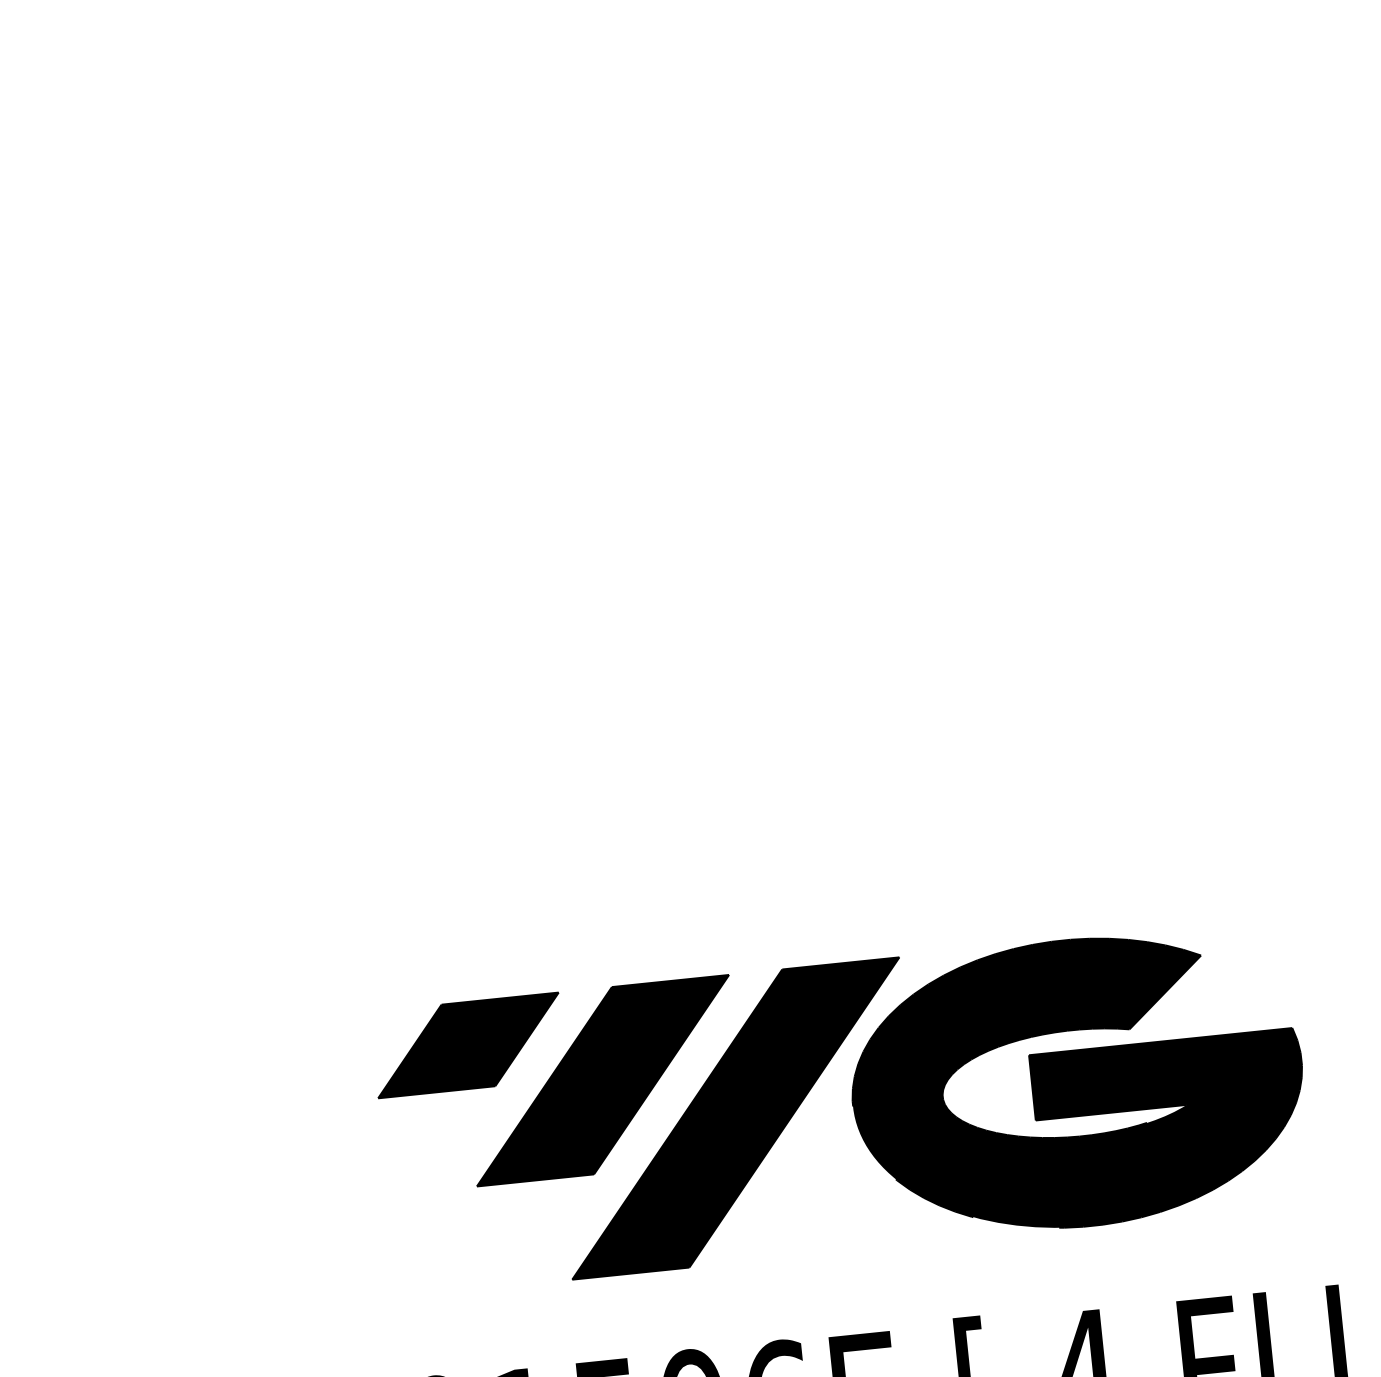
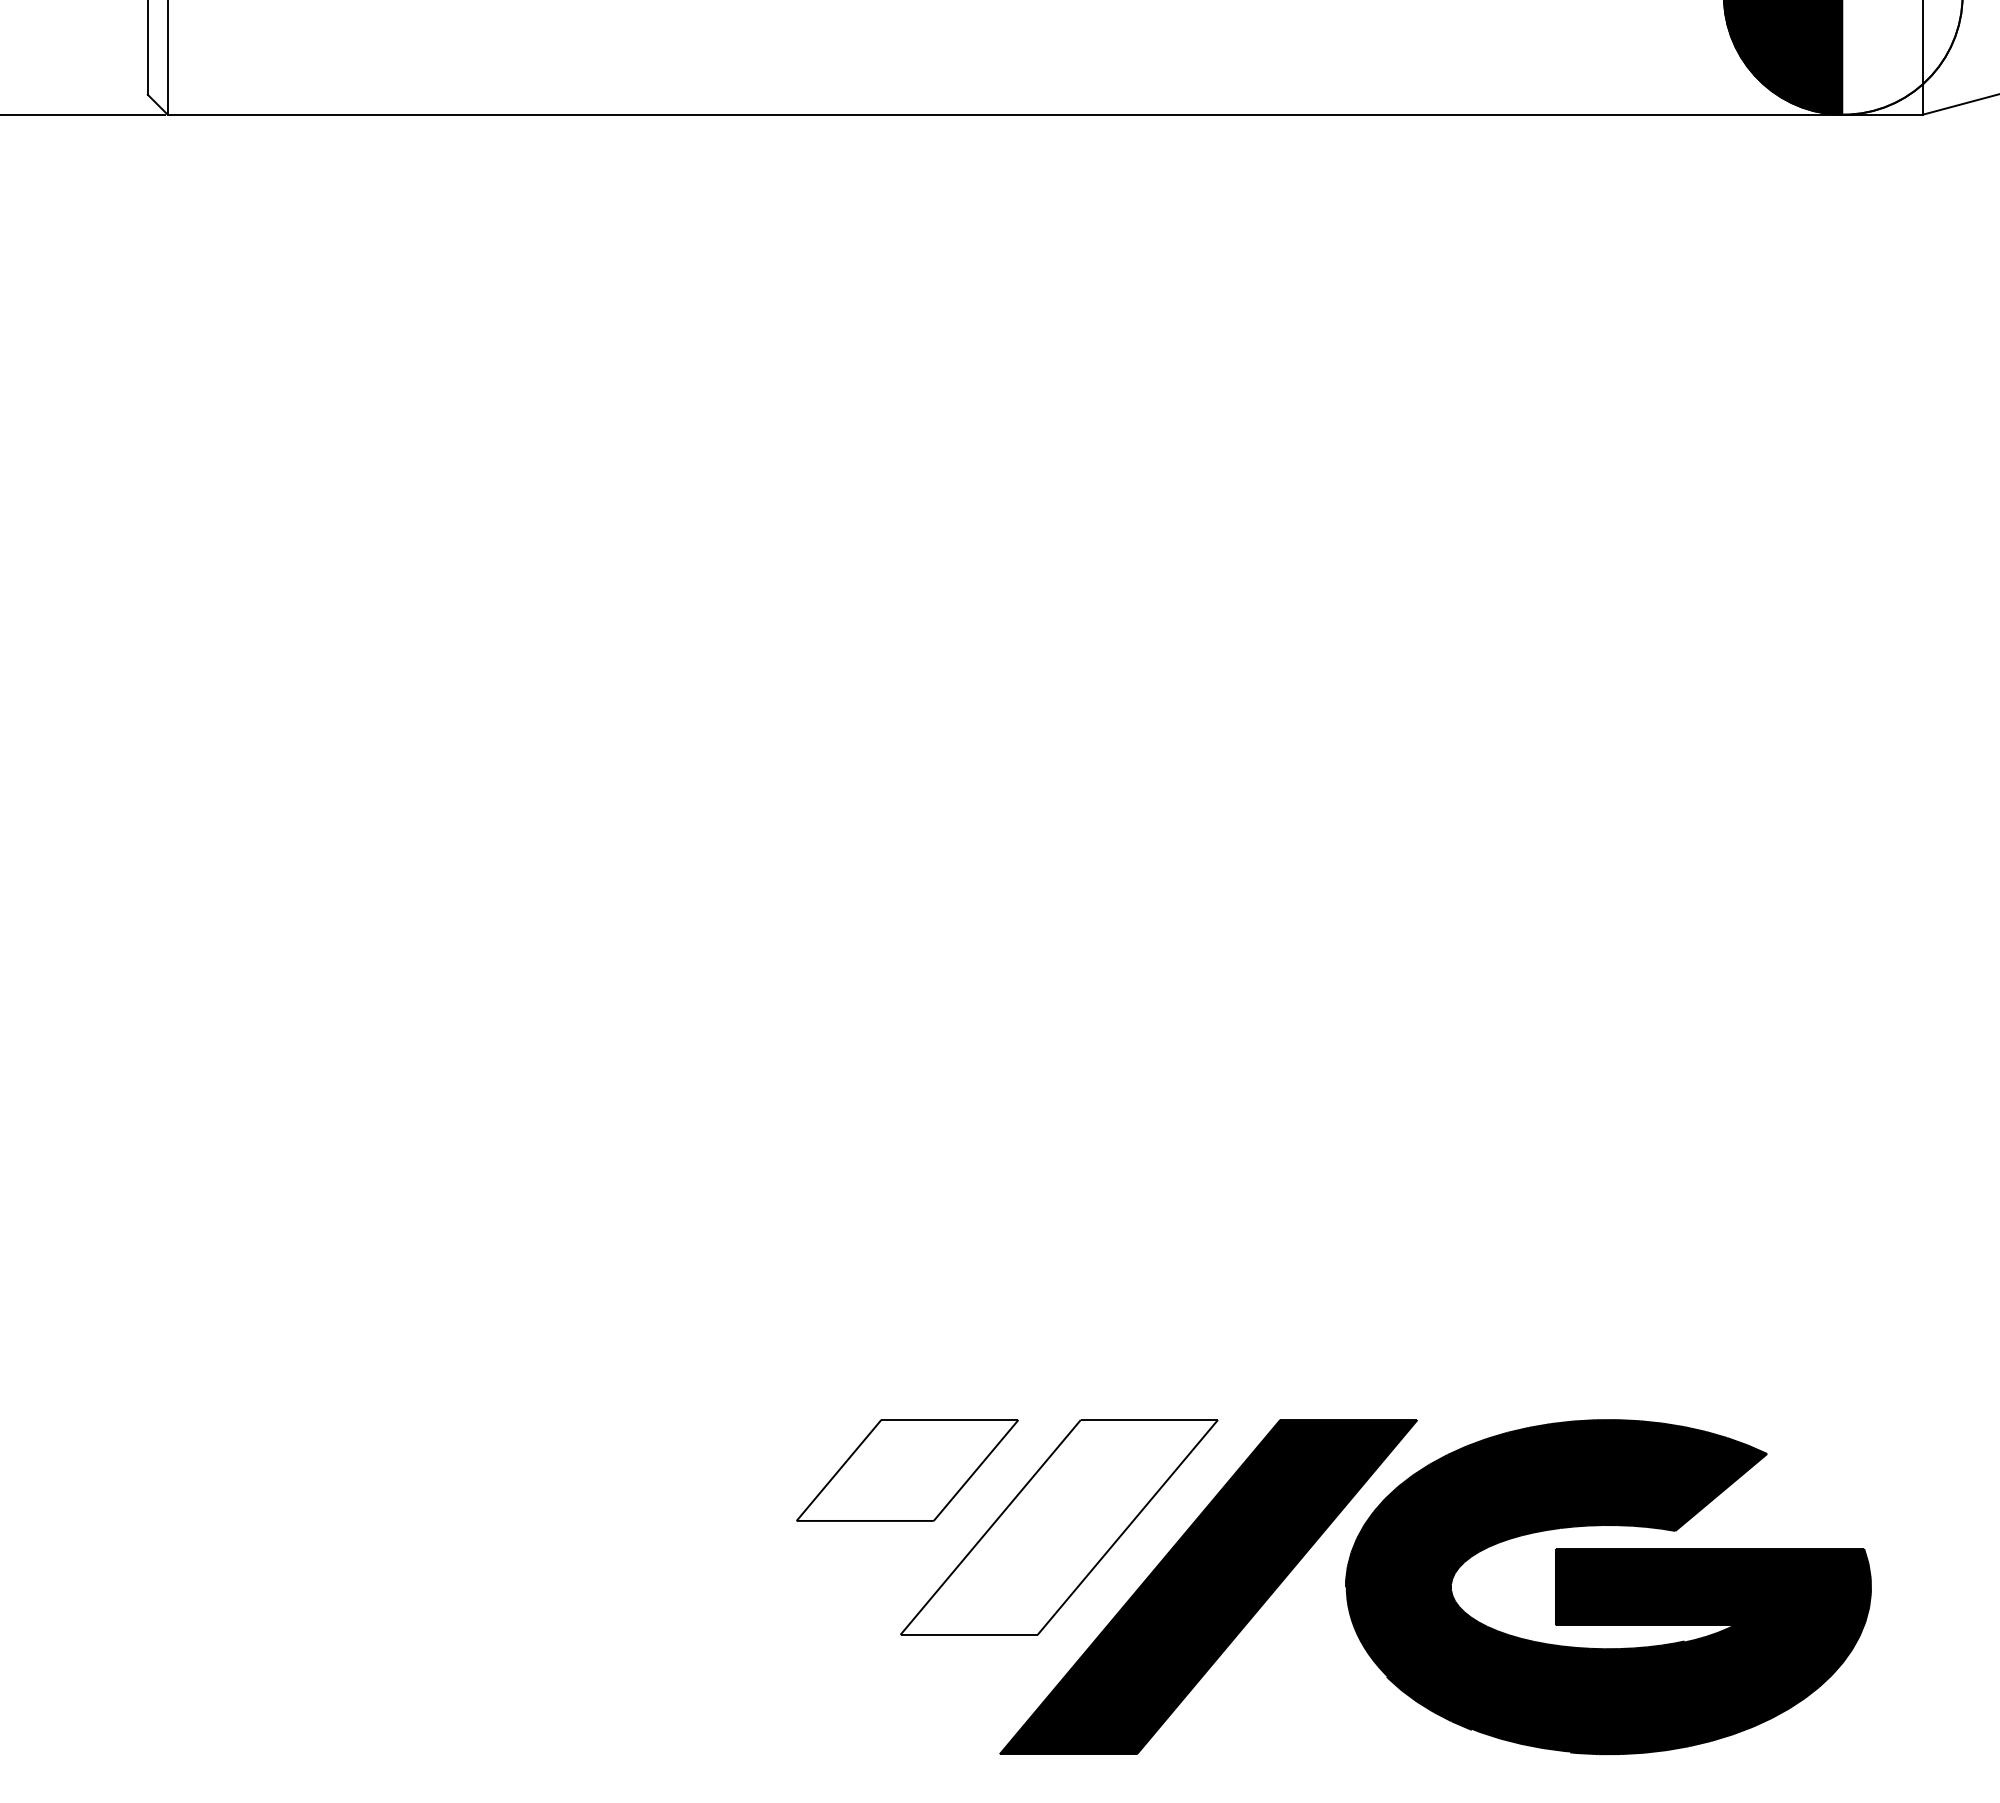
fill: (468, 1045) -> (907, 1470), removed
fill: (602, 1080) -> (1058, 1527), removed

